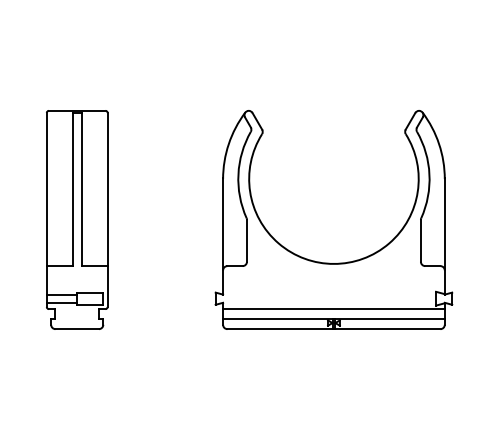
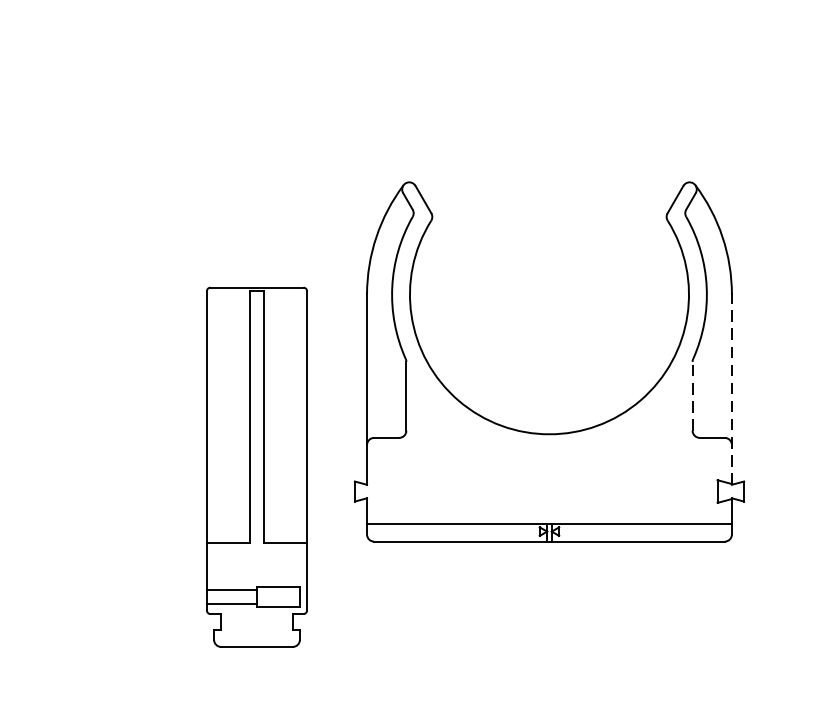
part: (77, 219) -> (257, 466), moved
line: (444, 235) -> (731, 387), solid -> dashed
line: (420, 240) -> (691, 395), solid -> dashed
line: (333, 309) -> (548, 509), removed

